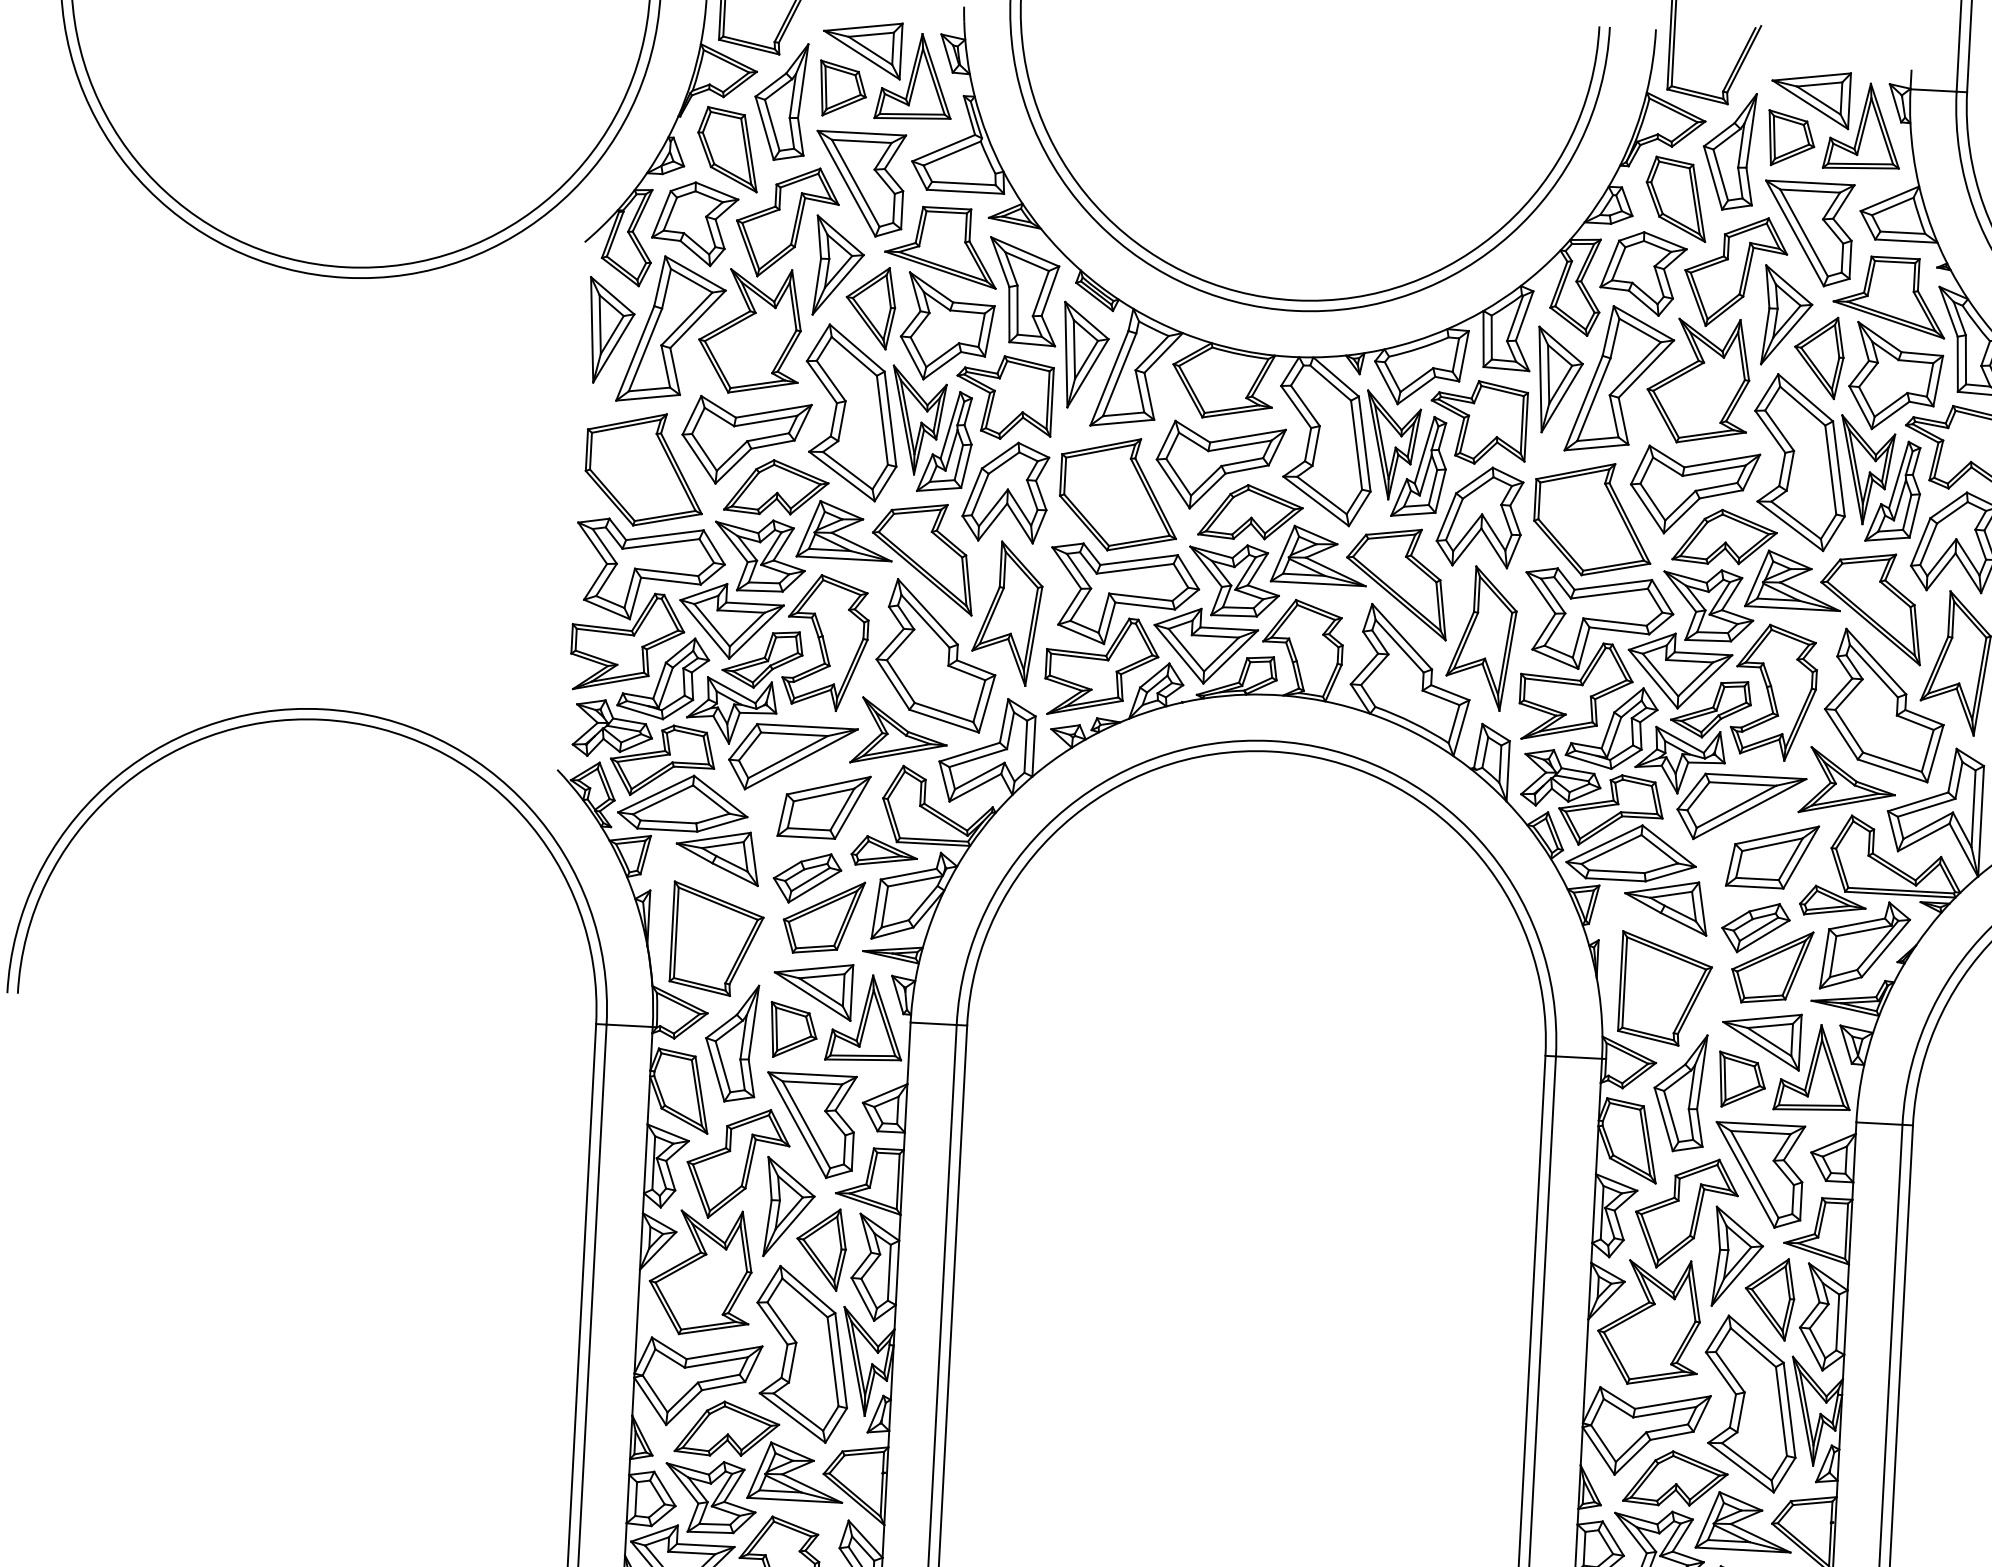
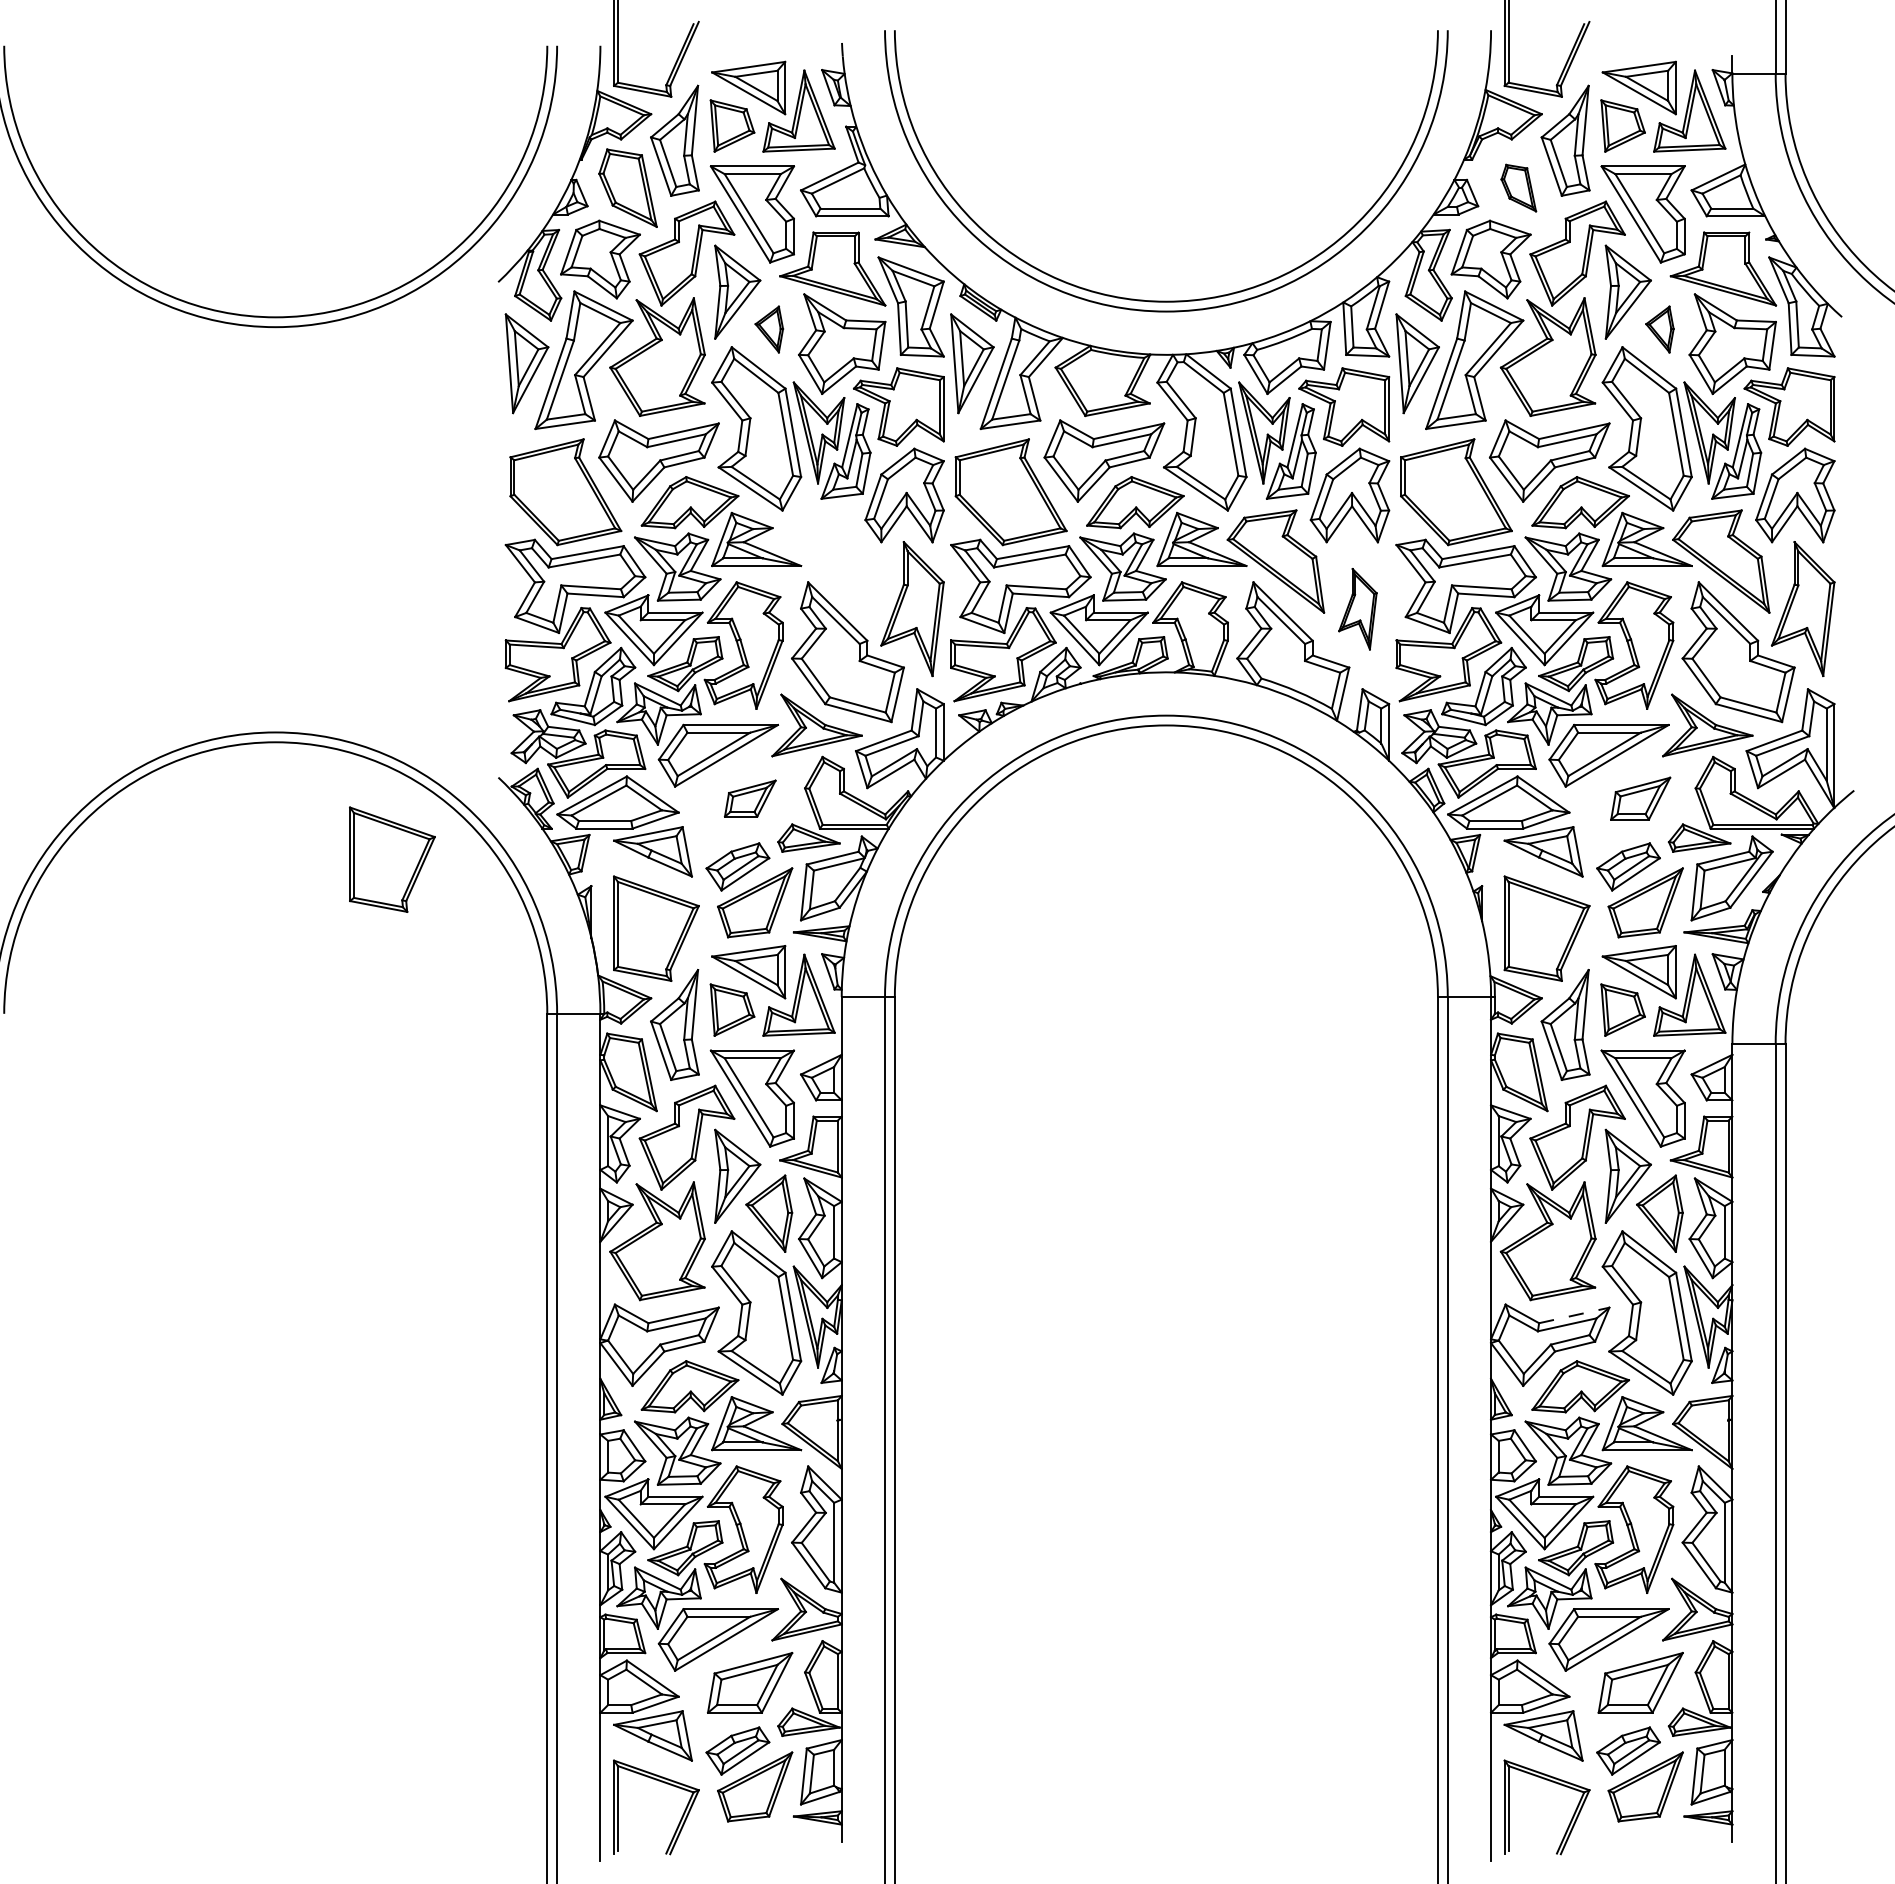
part: (1676, 198) -> (1518, 187), size x0.6
part: (870, 307) -> (769, 329), size x0.6
part: (1818, 357) -> (1659, 329), size x0.6
part: (922, 558) -> (830, 561), removed
part: (1481, 638) -> (1357, 609), size x0.6
part: (824, 806) -> (750, 798), size x0.6
part: (439, 851) -> (392, 859), added
part: (1772, 855) -> (1640, 798), size x0.7
line: (1673, 1402) -> (1574, 1315), solid -> dashed

